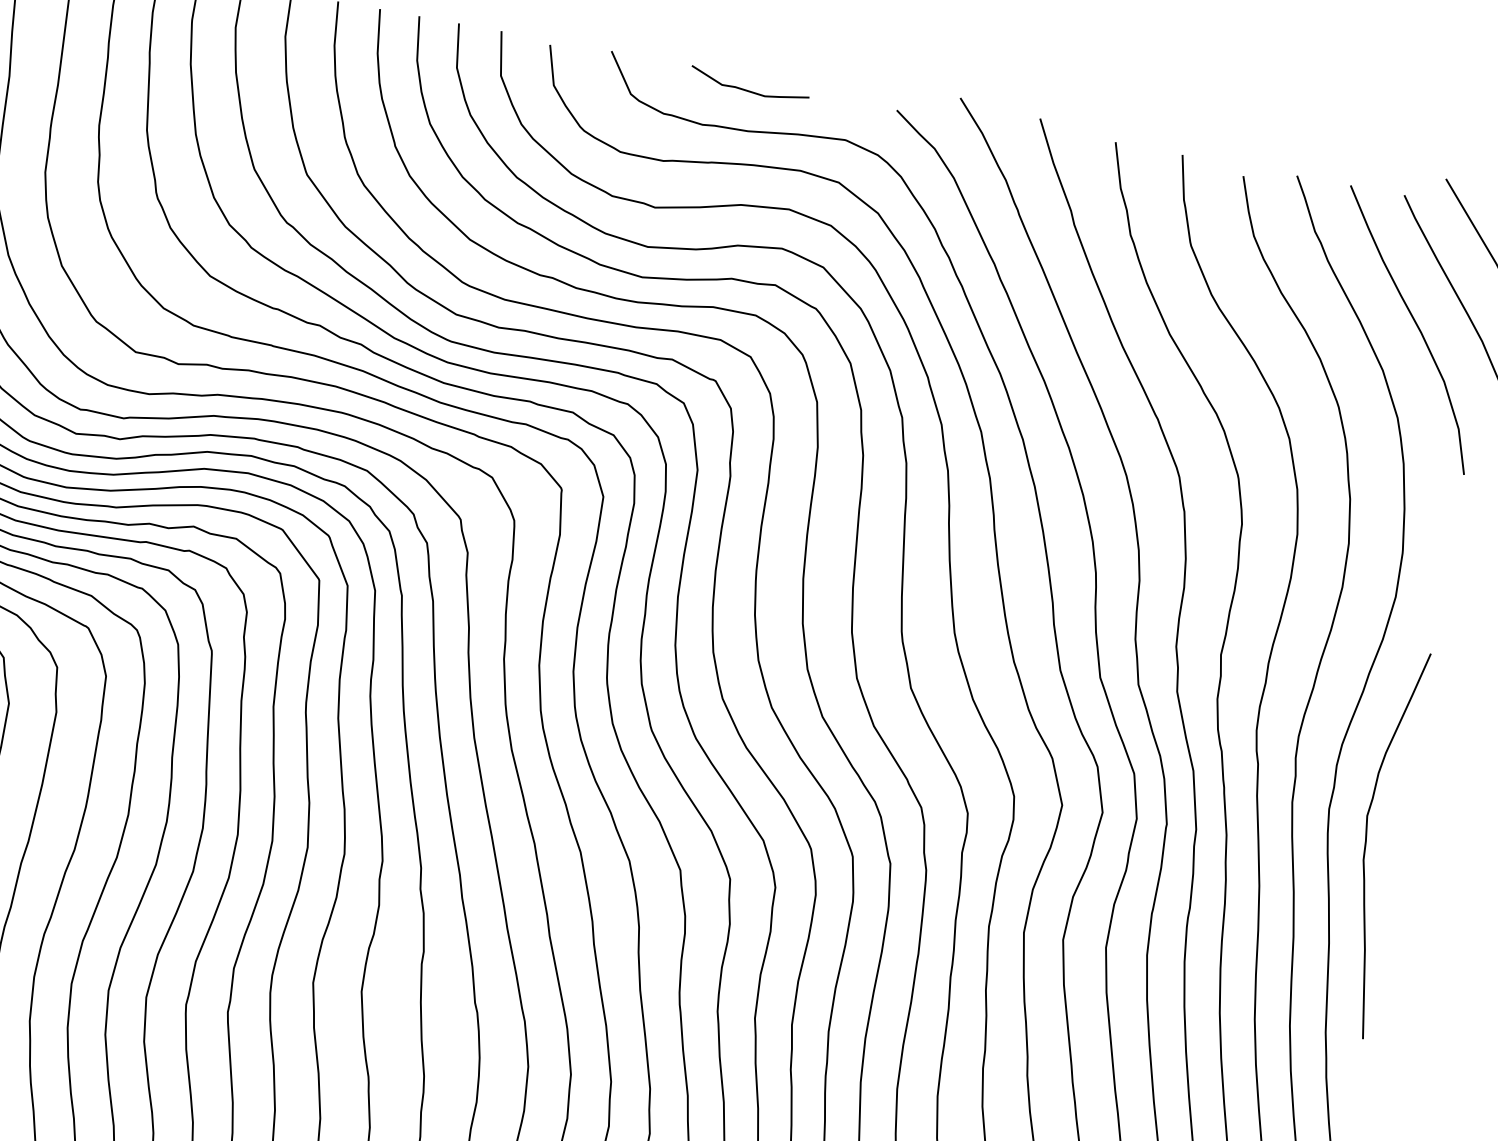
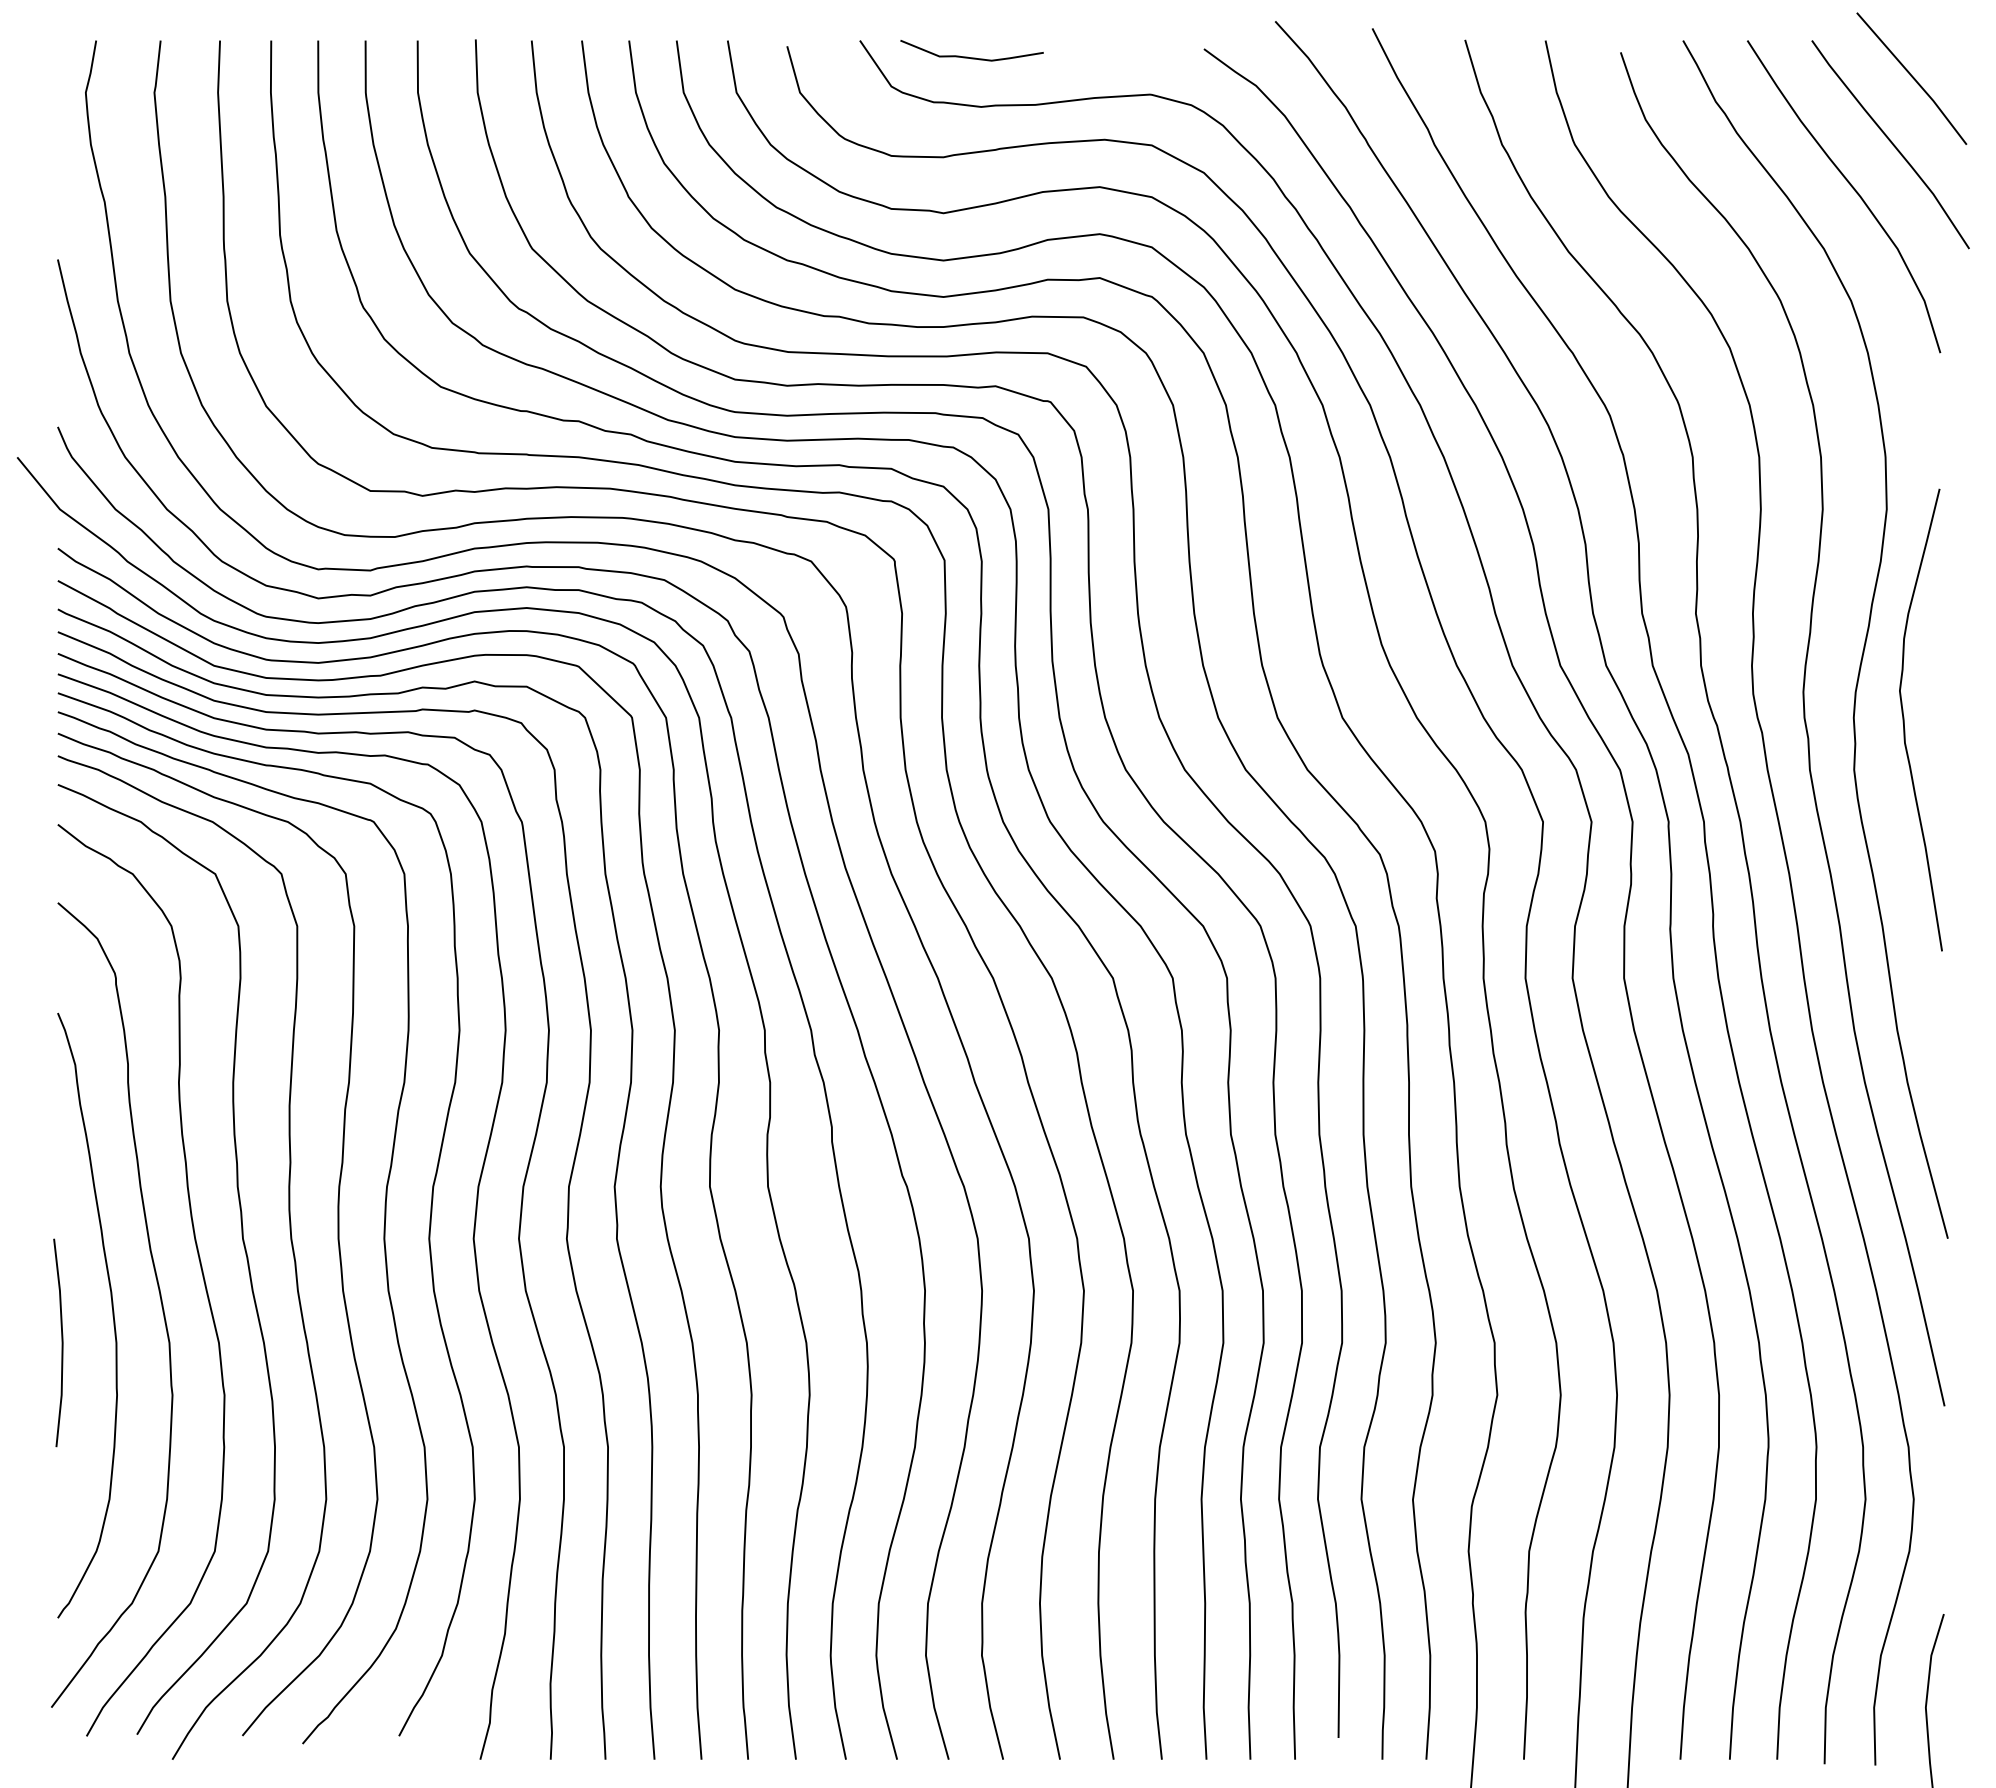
curve: (748, 90) -> (971, 57), moved
curve: (1366, 840) -> (1904, 719), moved

